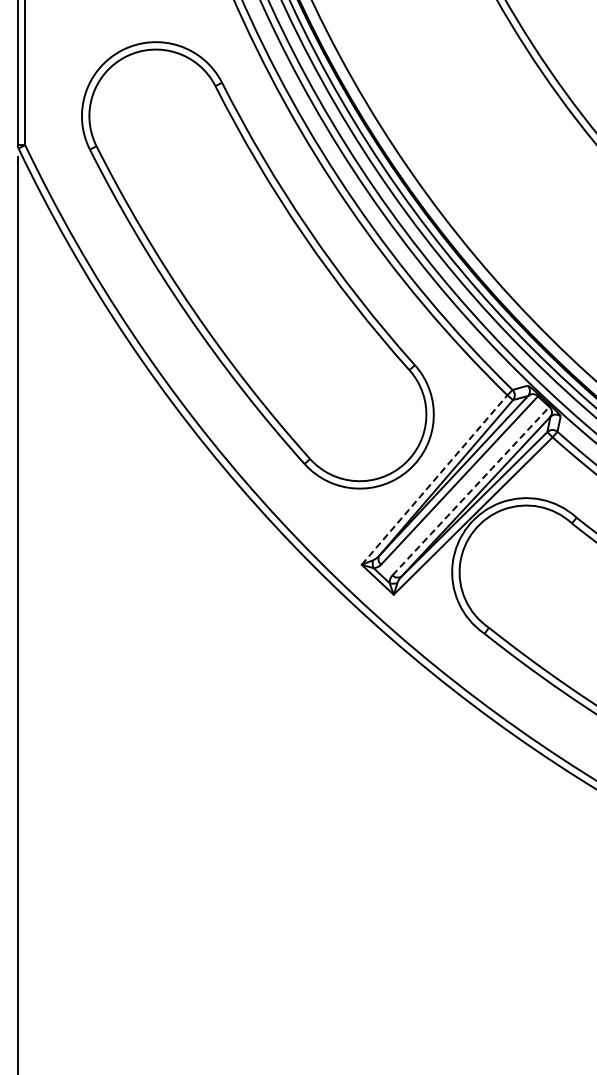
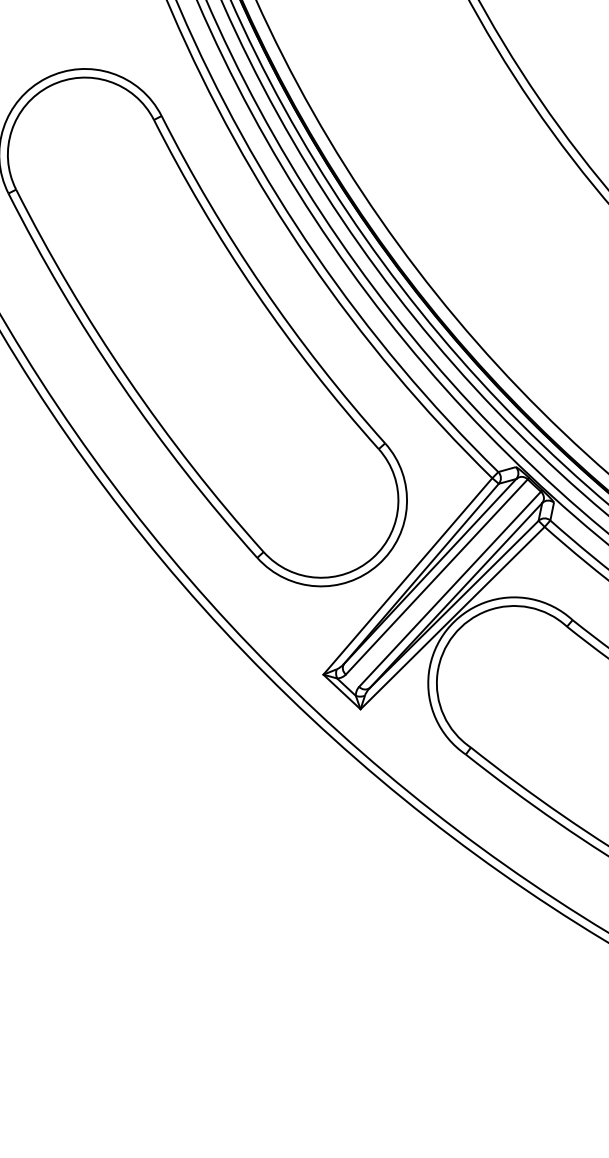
line: (434, 480) -> (407, 576), dashed -> solid
line: (471, 490) -> (450, 588), dashed -> solid

